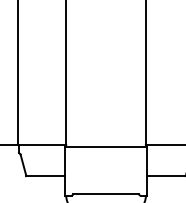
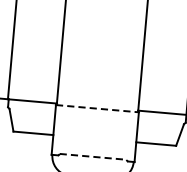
line: (106, 146) -> (97, 108), solid -> dashed
line: (106, 193) -> (93, 156), solid -> dashed

